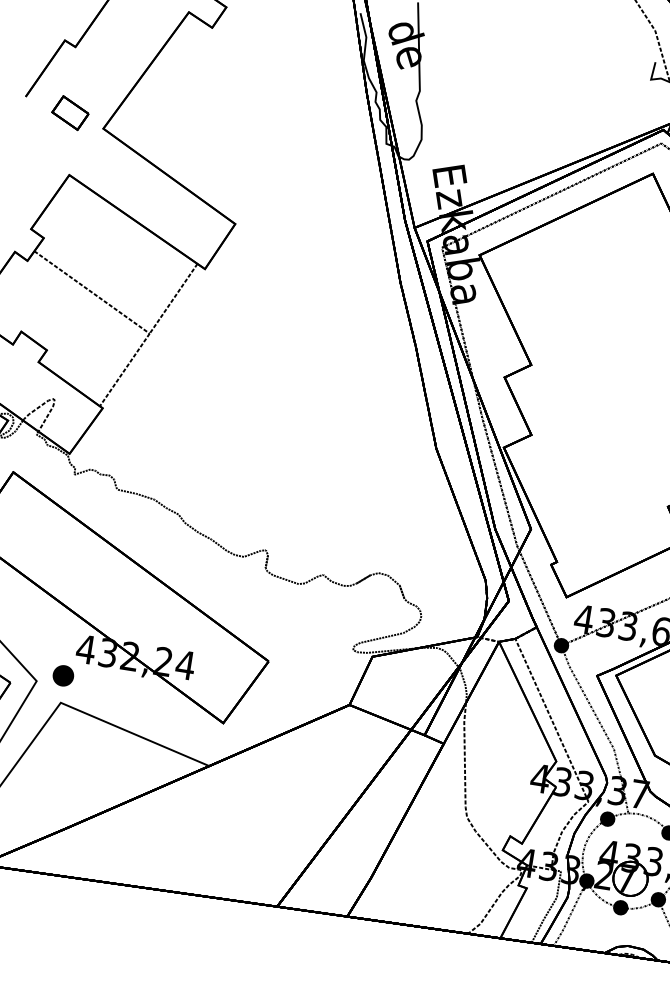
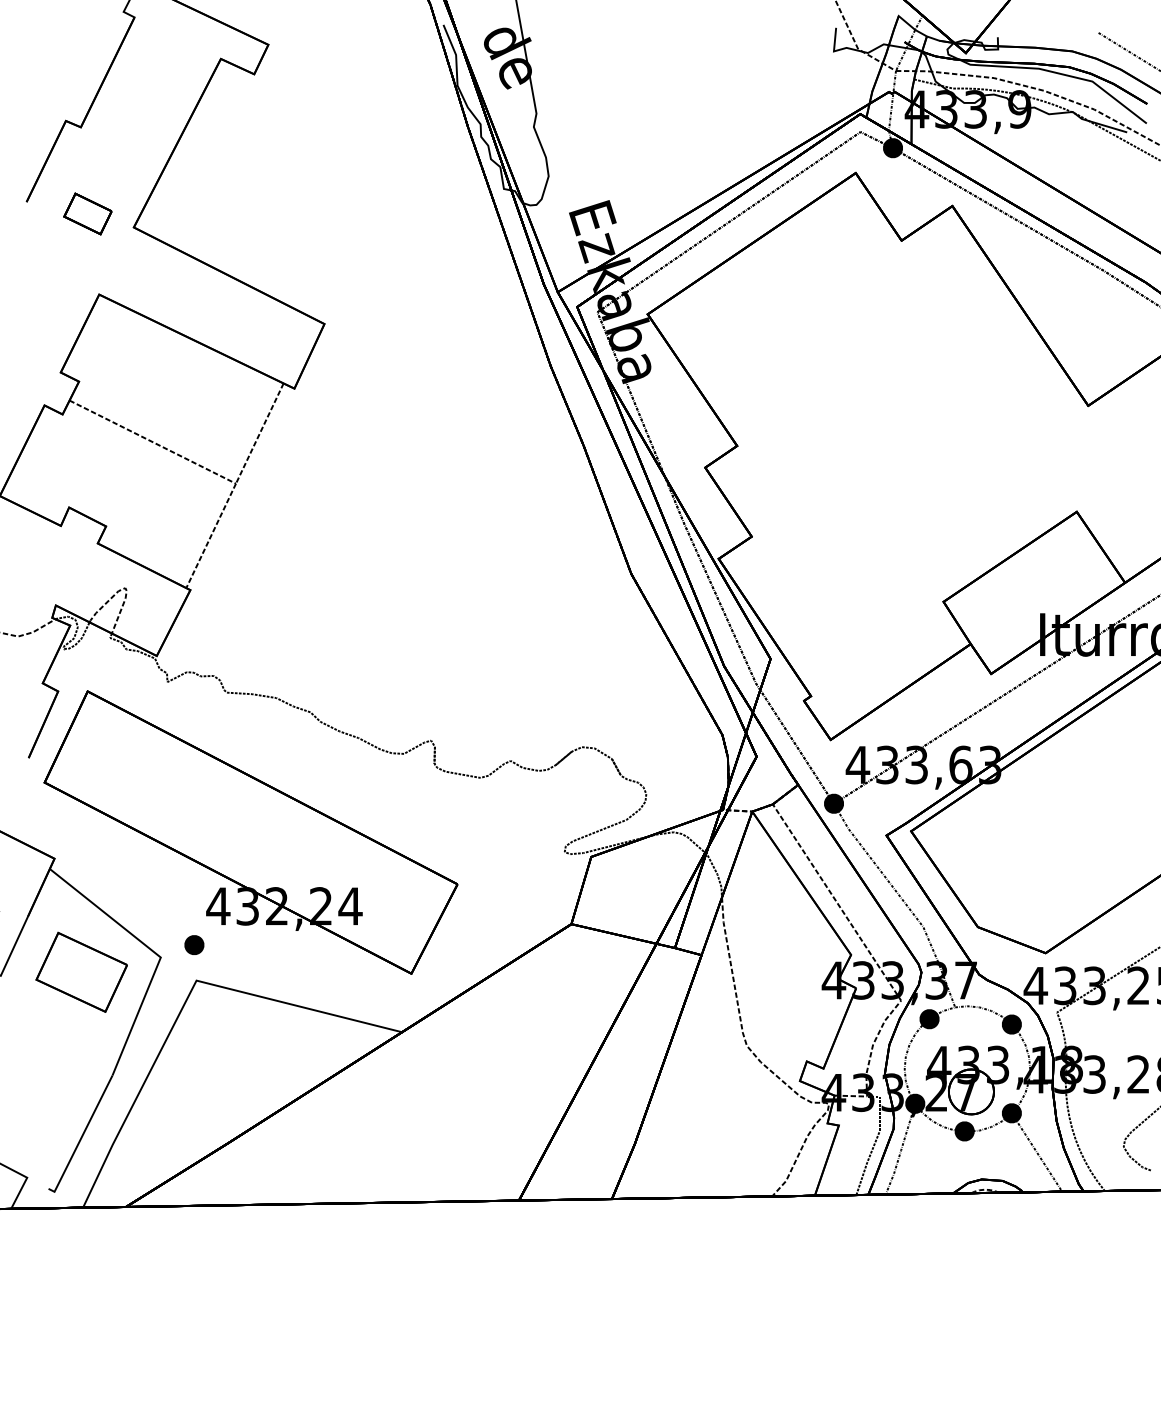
part: (63, 675) -> (194, 944), size x0.71

